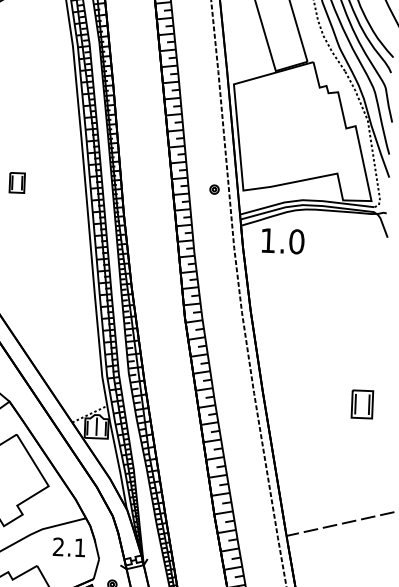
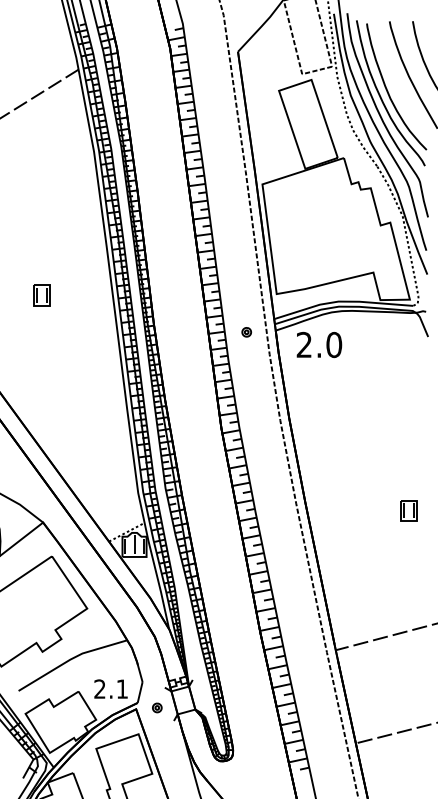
part: (214, 189) -> (246, 332), moved
text: (267, 240) -> (303, 344), 1.0 -> 2.0
part: (361, 404) -> (408, 510), size x0.71
text: (68, 546) -> (110, 688), moved

